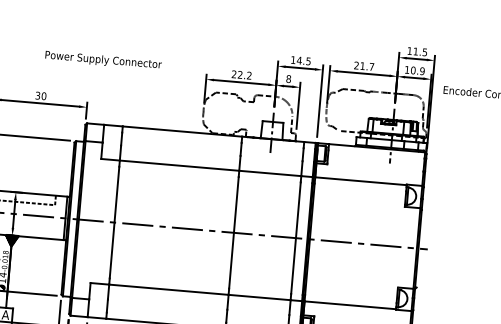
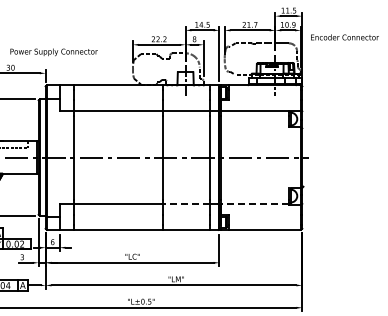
text: (102, 60) -> (53, 52), moved
line: (259, 297) -> (186, 204), solid -> dashed
line: (349, 305) -> (254, 204), solid -> dashed

